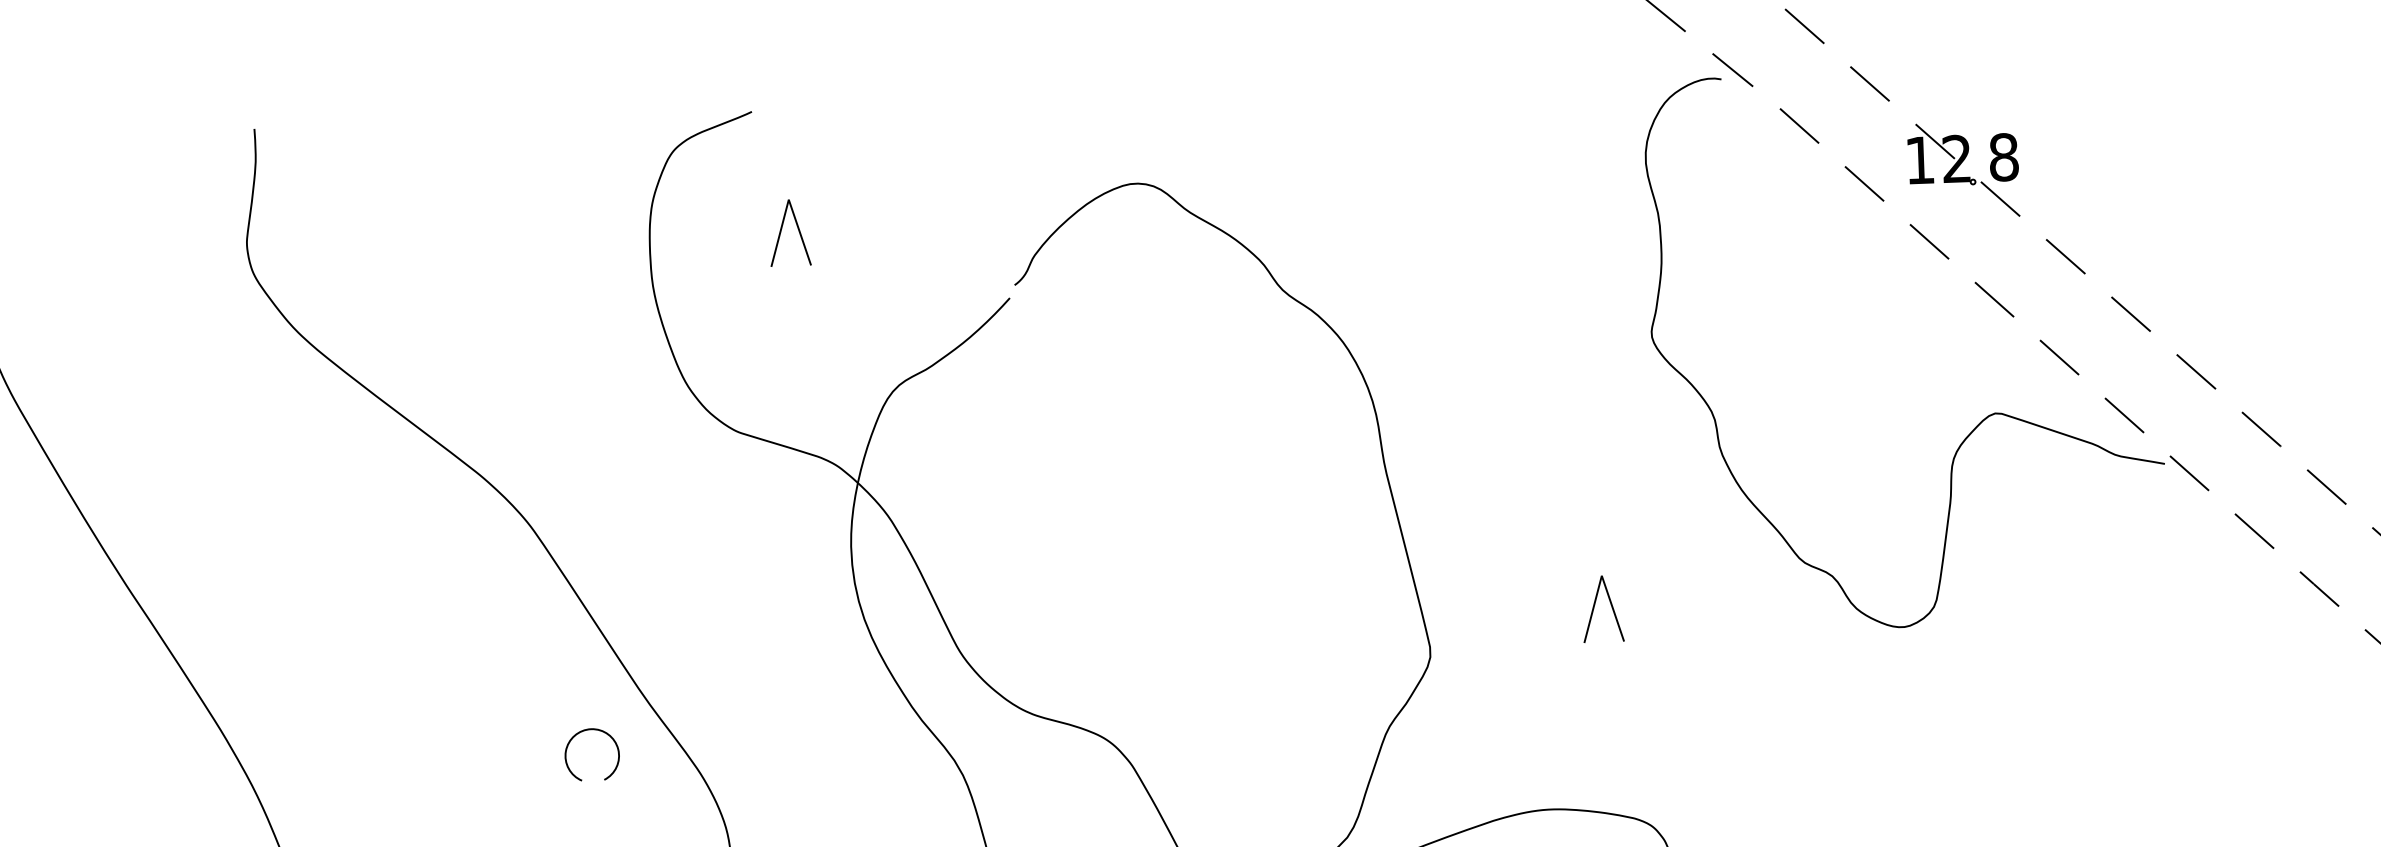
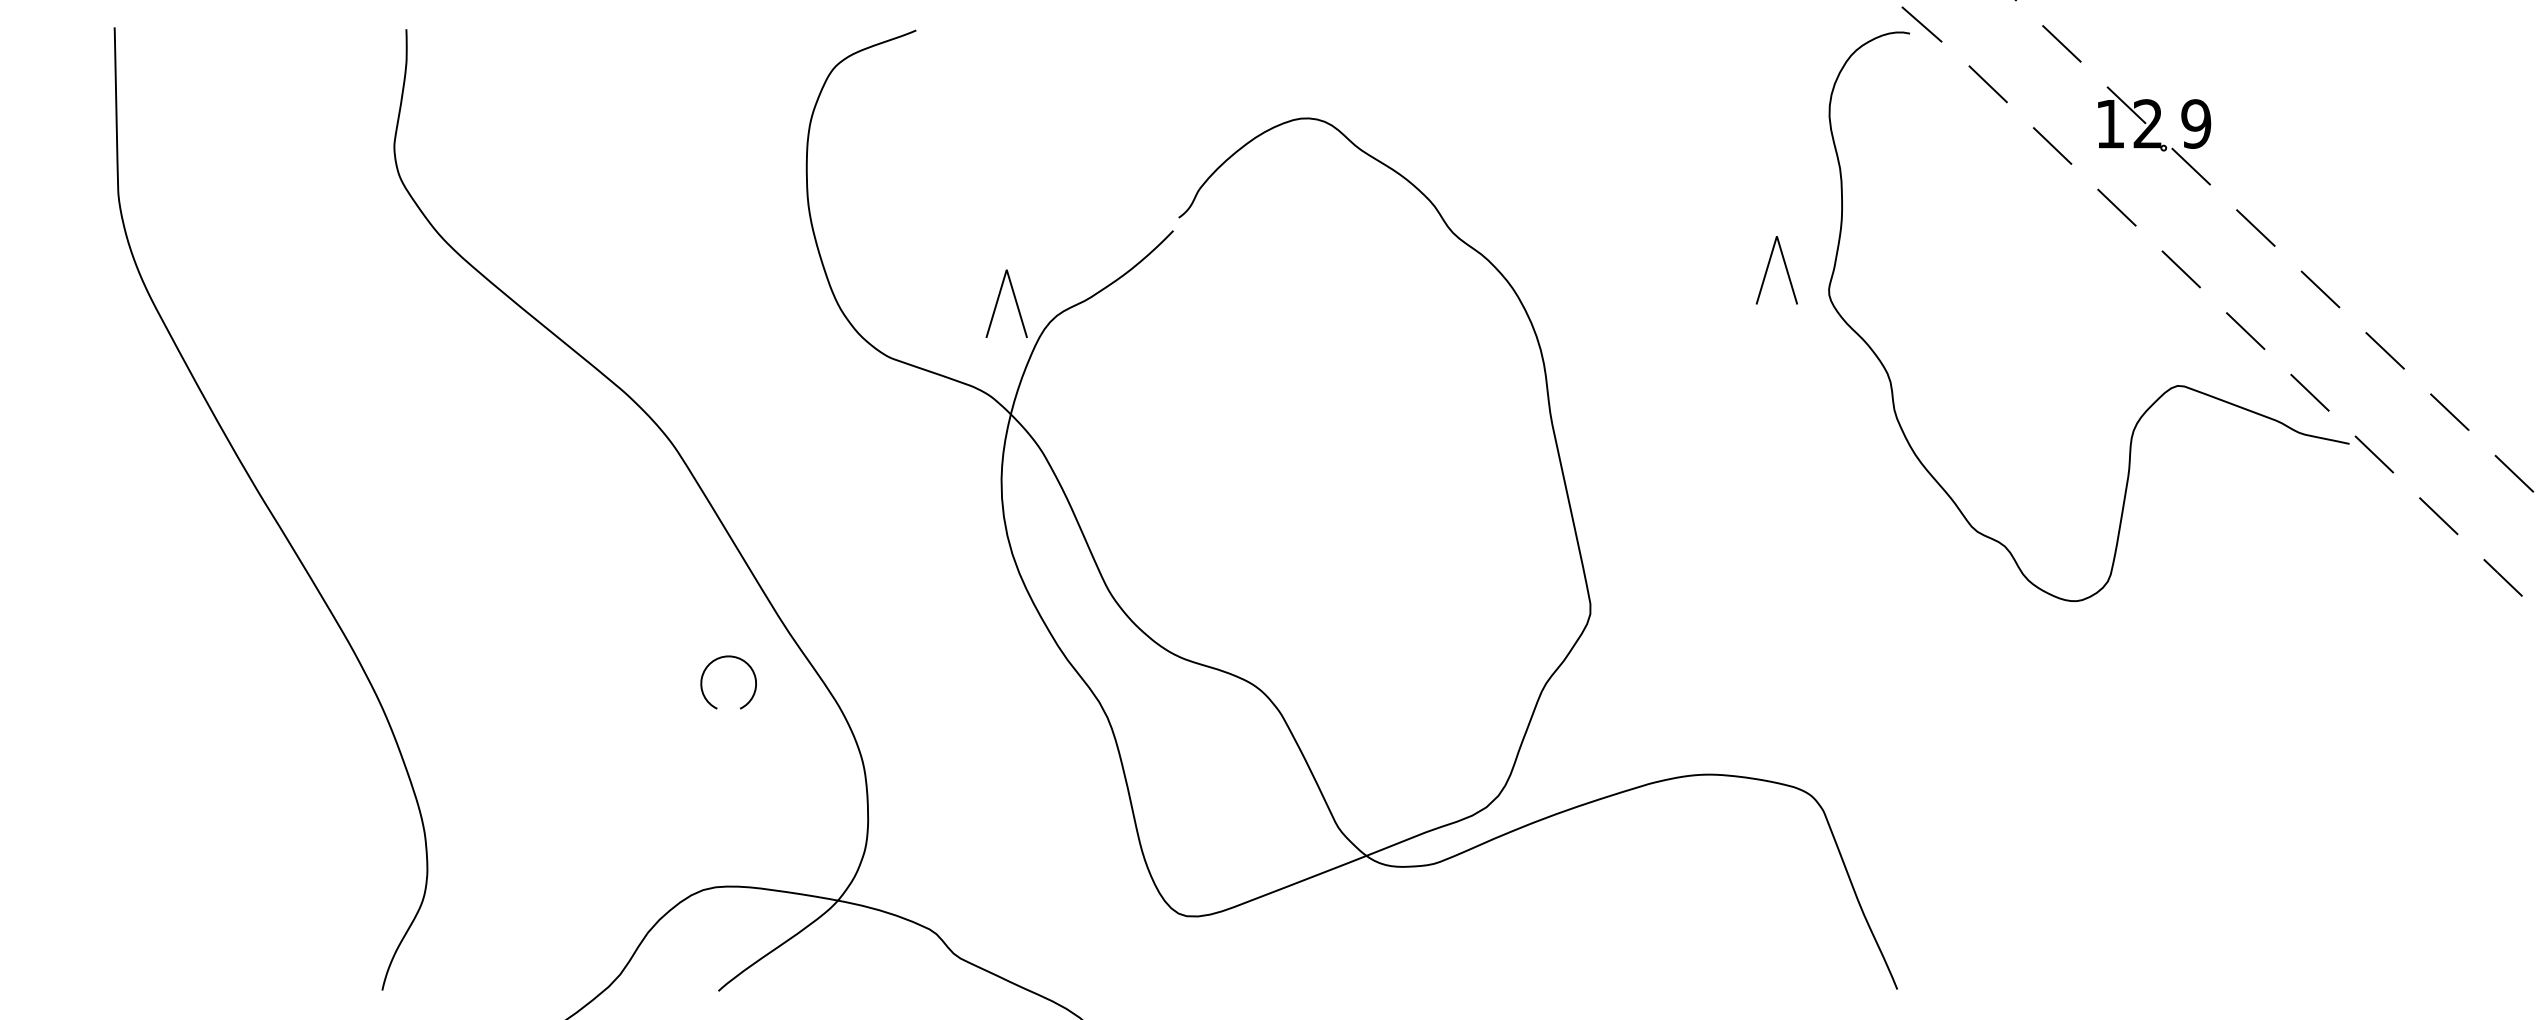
text: (2004, 156) -> (2196, 123), 8 -> 9
line: (781, 230) -> (998, 301), moved
line: (1594, 607) -> (1768, 268), moved

